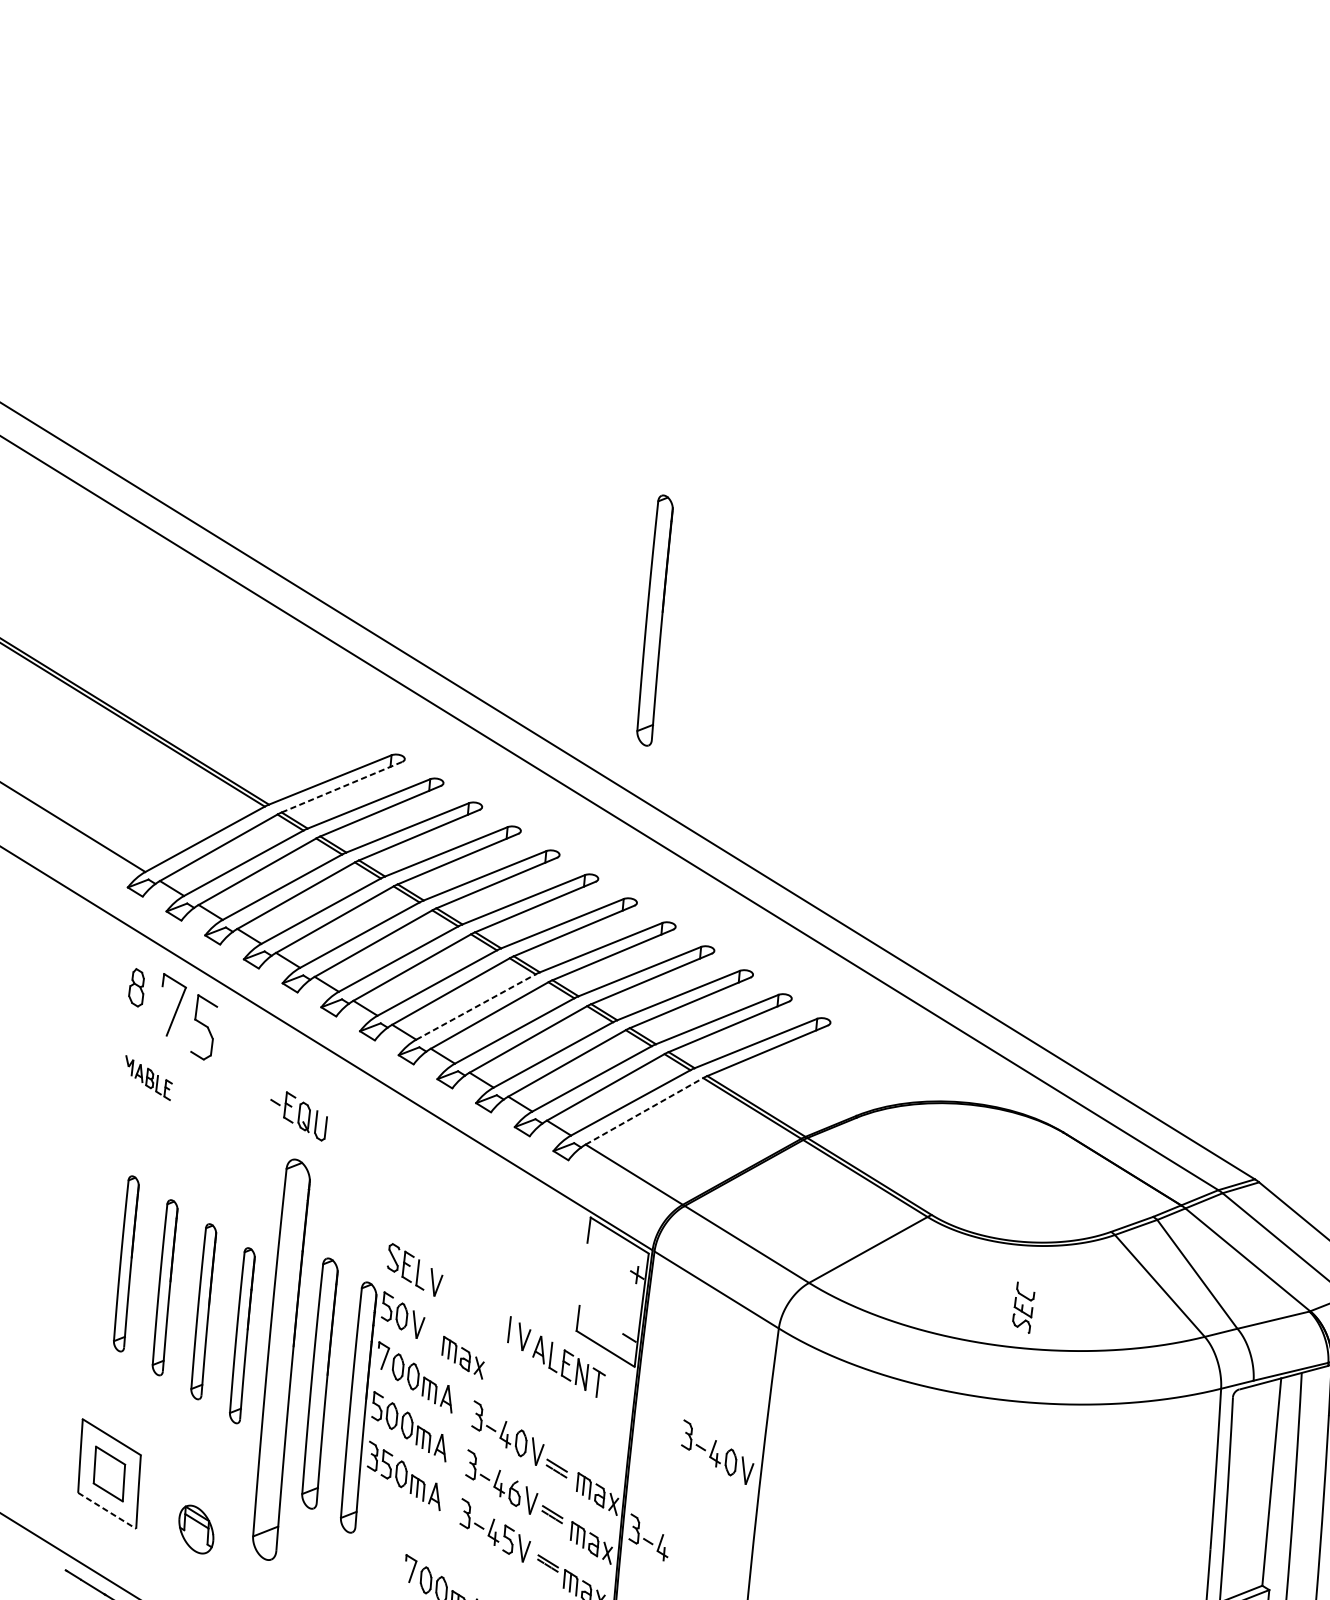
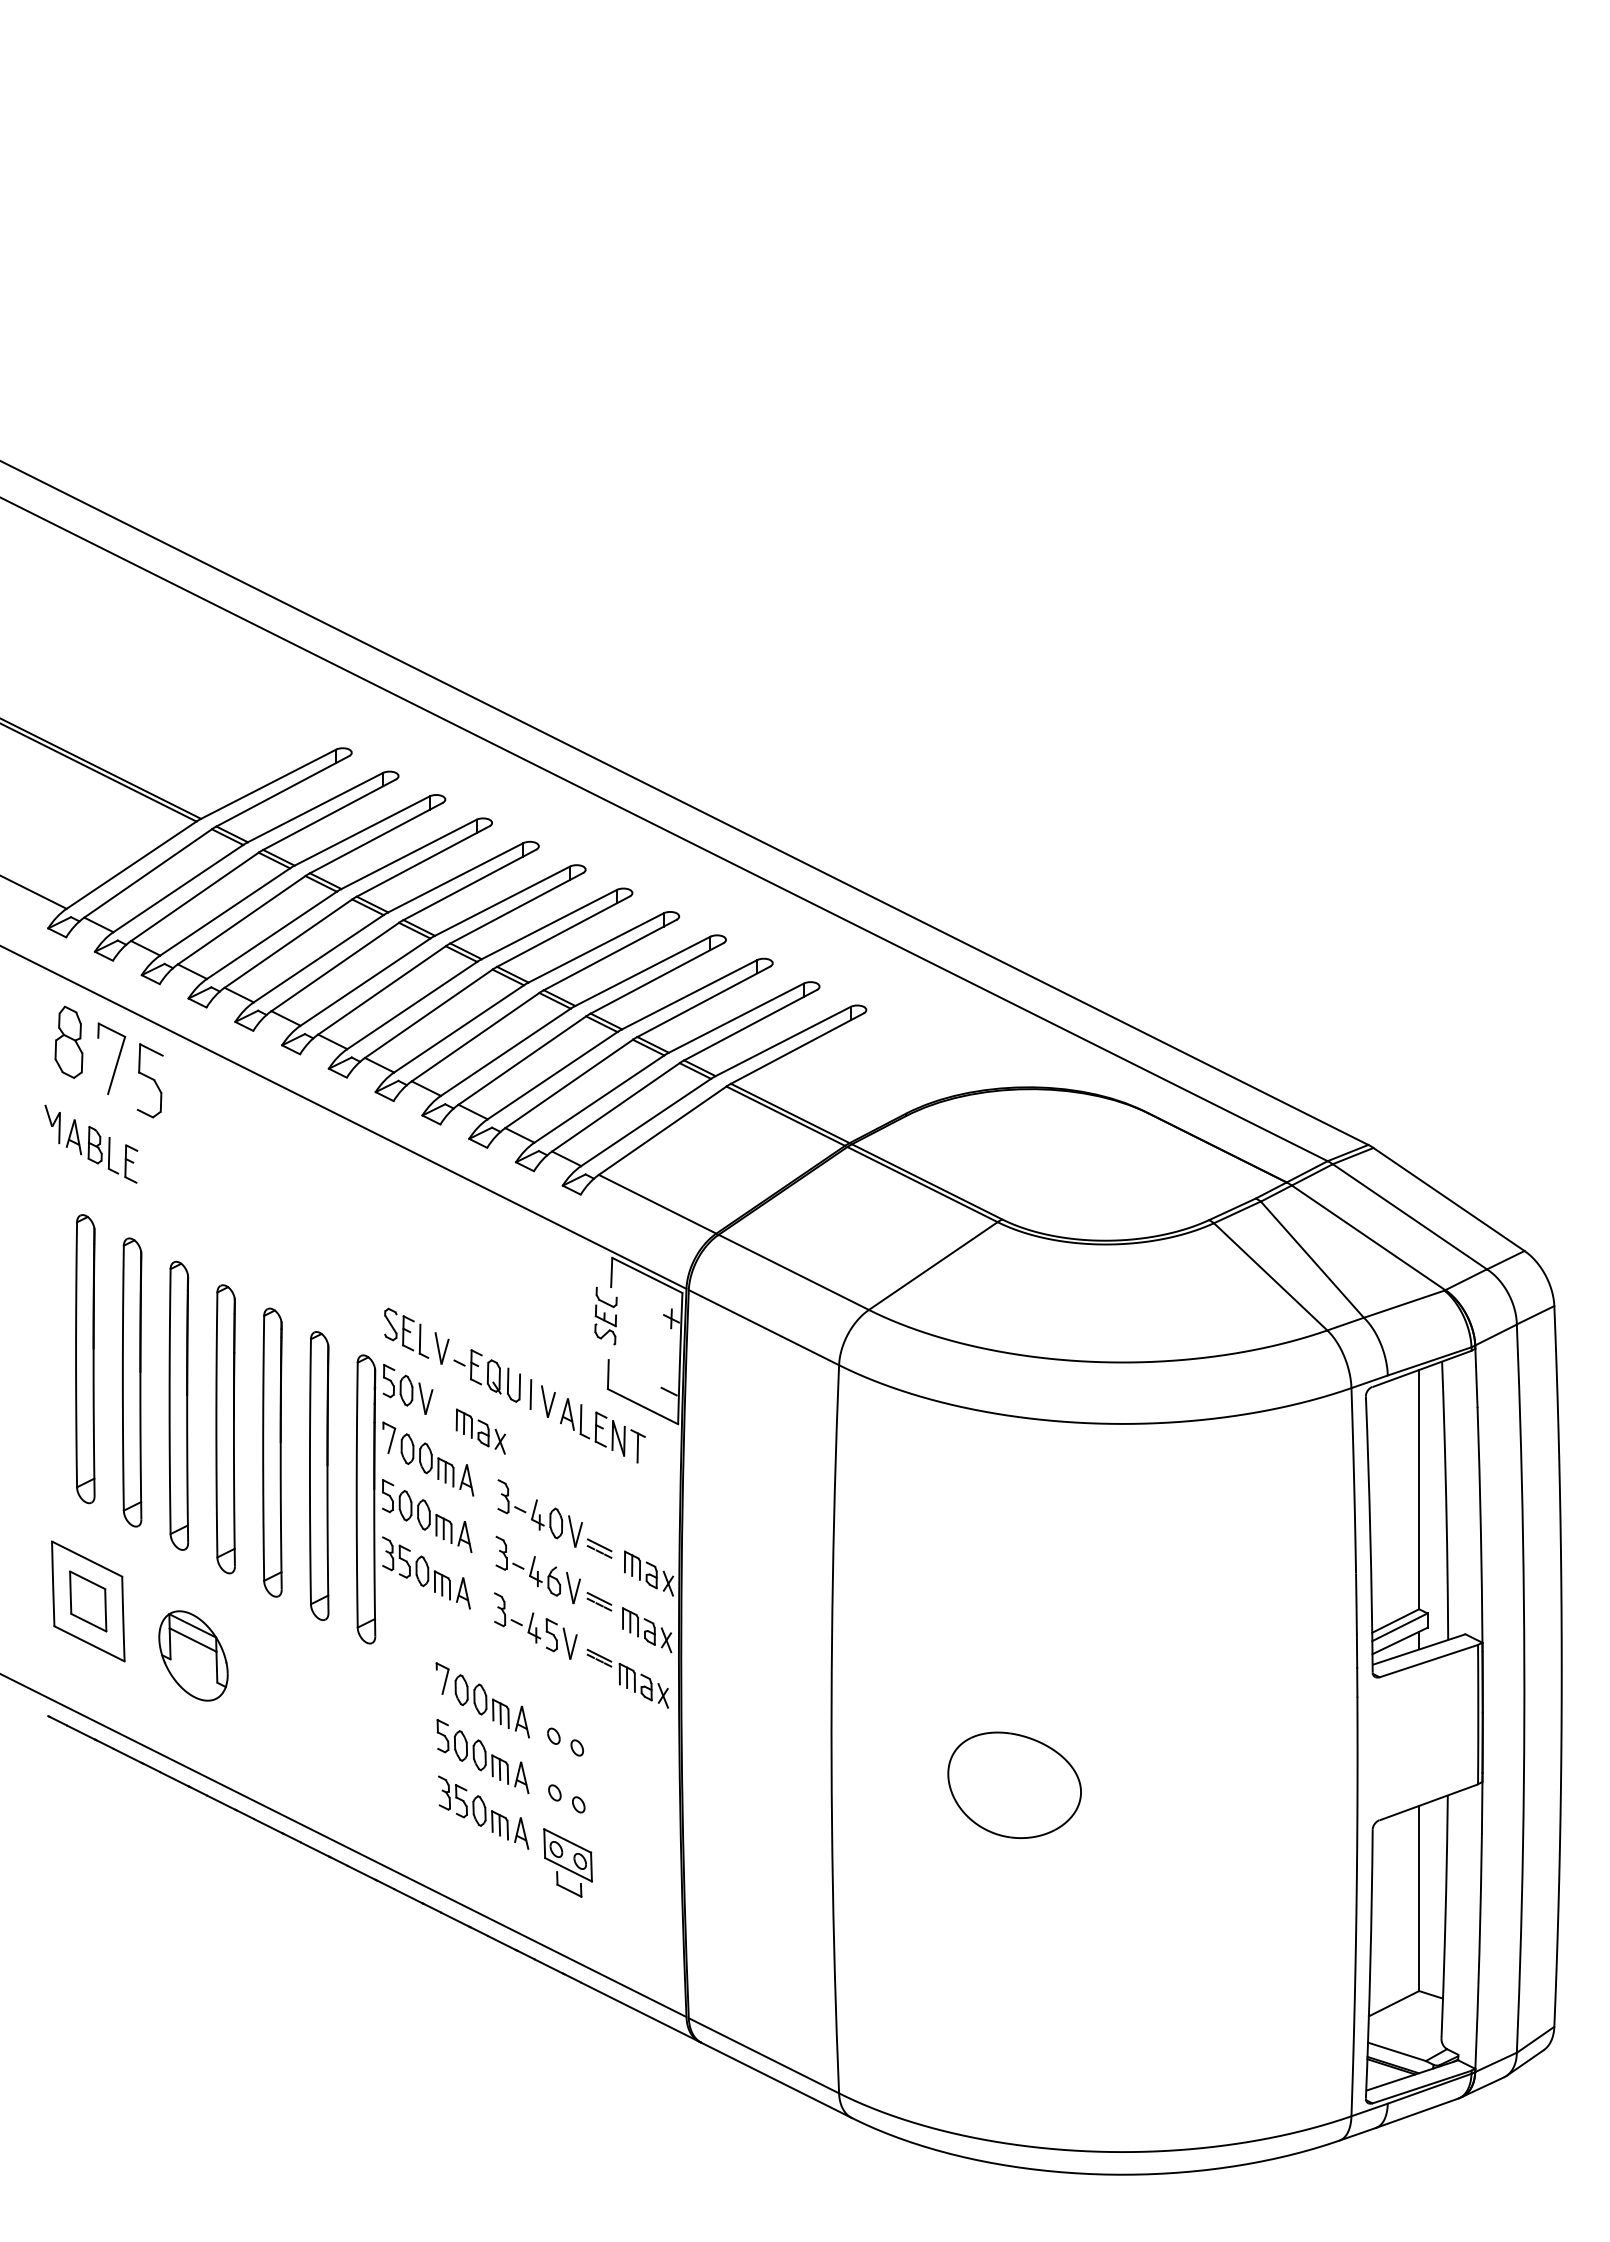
part: (654, 620) -> (623, 568), removed
line: (342, 787) -> (283, 791), dashed -> solid
part: (136, 987) -> (68, 1041), size x1.67
line: (476, 1006) -> (459, 1028), dashed -> solid
part: (148, 1077) -> (91, 1143), size x1.67
line: (644, 1111) -> (662, 1130), dashed -> solid
part: (297, 1115) -> (486, 1375), moved
part: (126, 1264) -> (85, 1359), size x1.43
part: (165, 1287) -> (132, 1382), size x1.43
part: (1023, 1308) -> (605, 1316), moved
part: (203, 1311) -> (178, 1405), size x1.43
part: (241, 1335) -> (225, 1429), size x1.43
part: (280, 1359) -> (272, 1452), size x0.62
part: (717, 1452) -> (781, 1513), removed
line: (107, 1511) -> (89, 1644), dashed -> solid
part: (196, 1529) -> (193, 1655), size x1.67
part: (649, 1537) -> (712, 1617), removed

